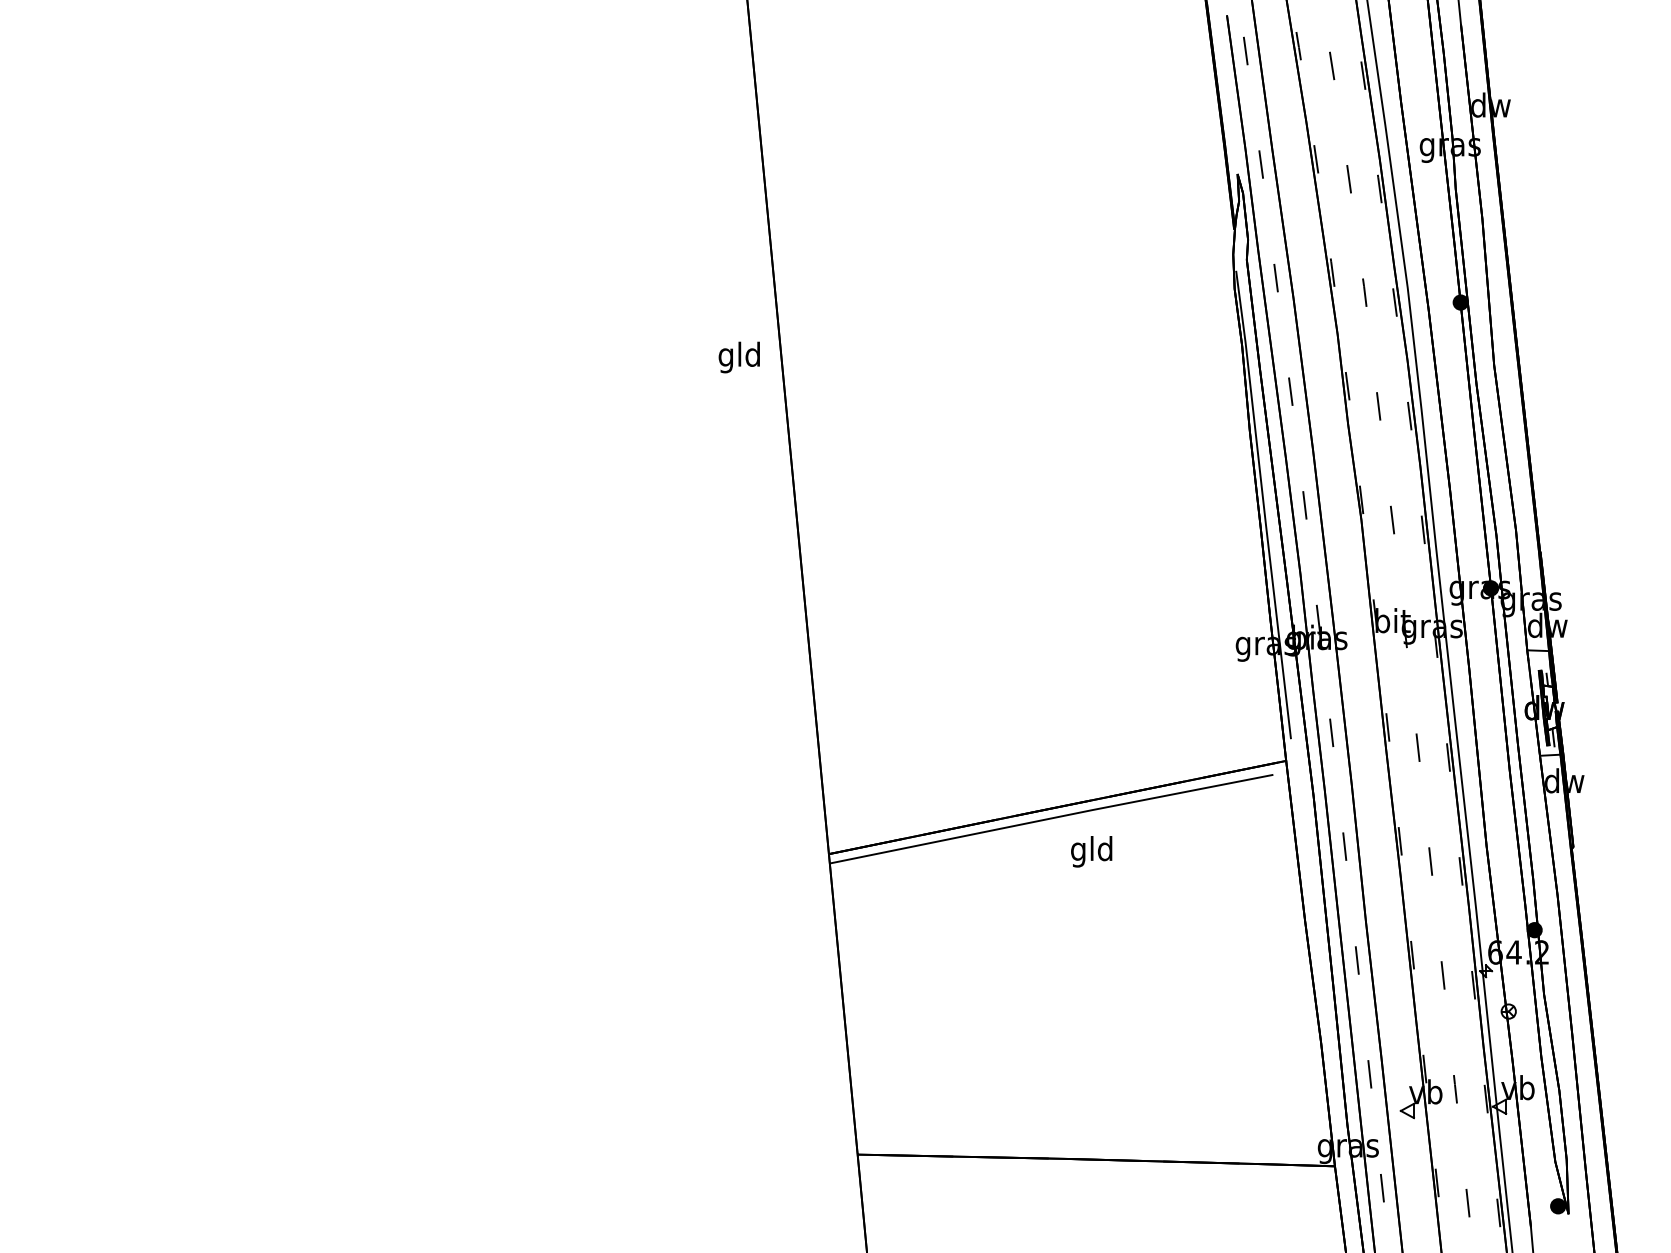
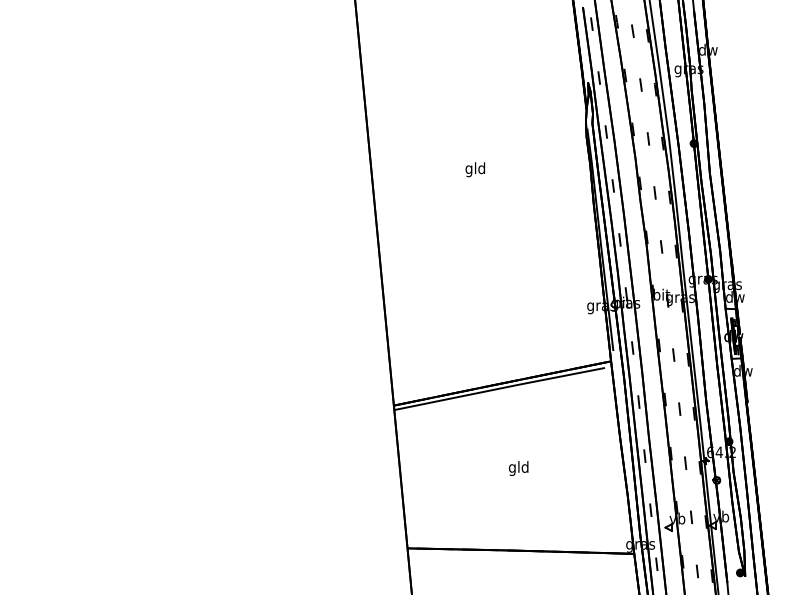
text: (737, 357) -> (474, 169), moved
text: (1091, 851) -> (518, 468), moved

